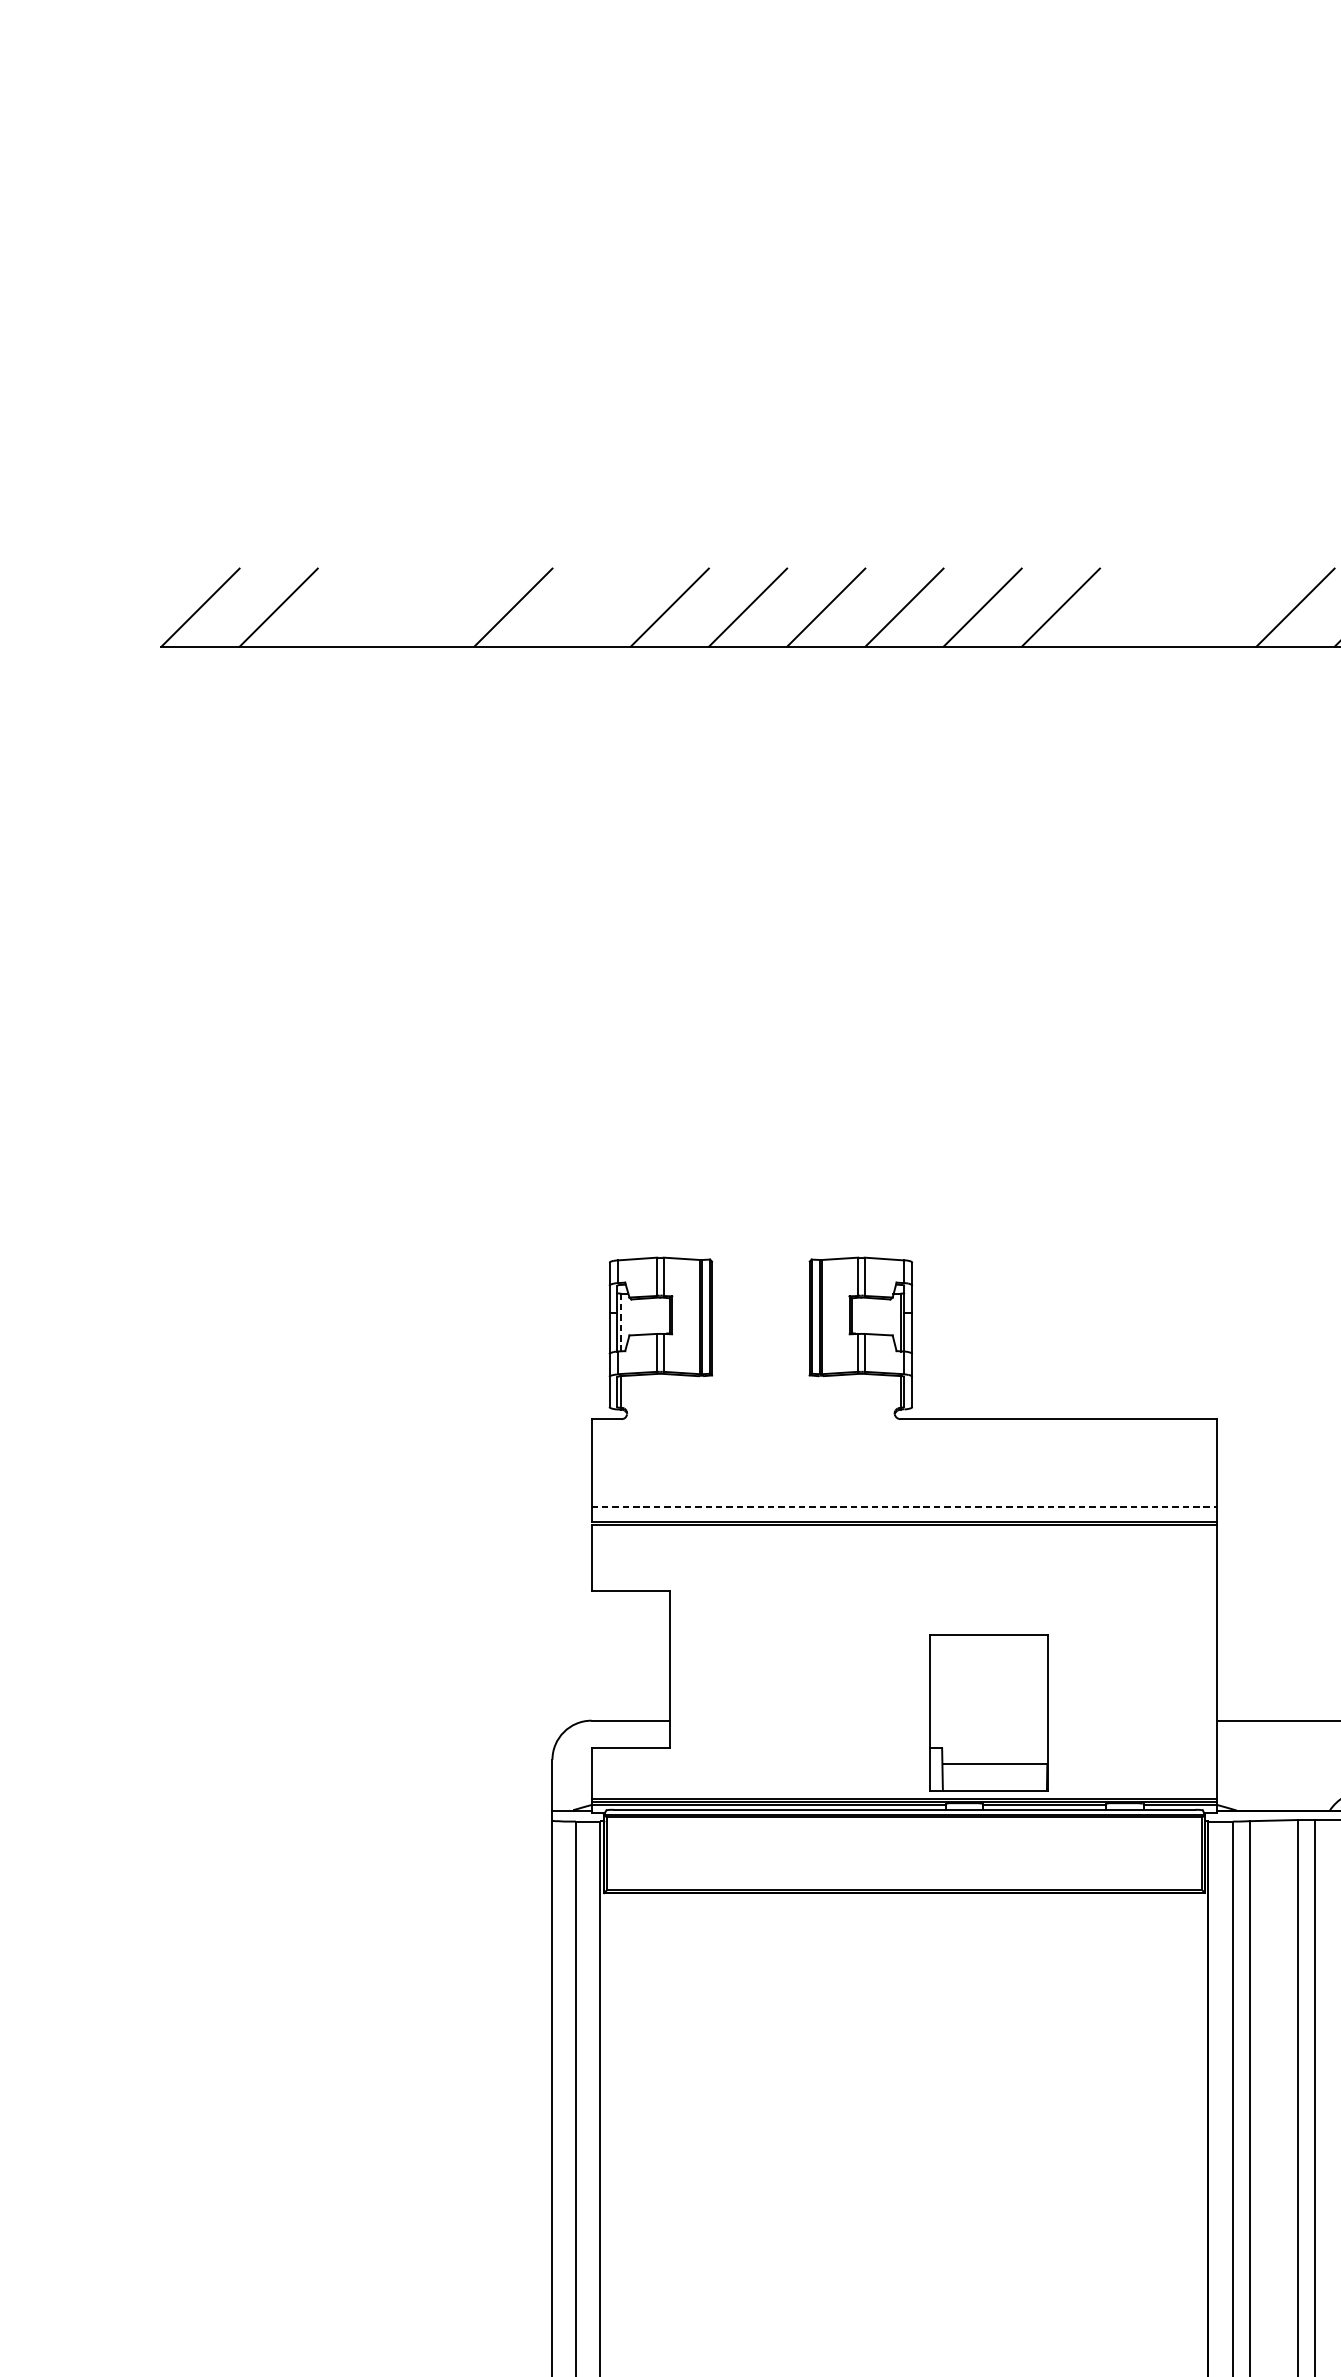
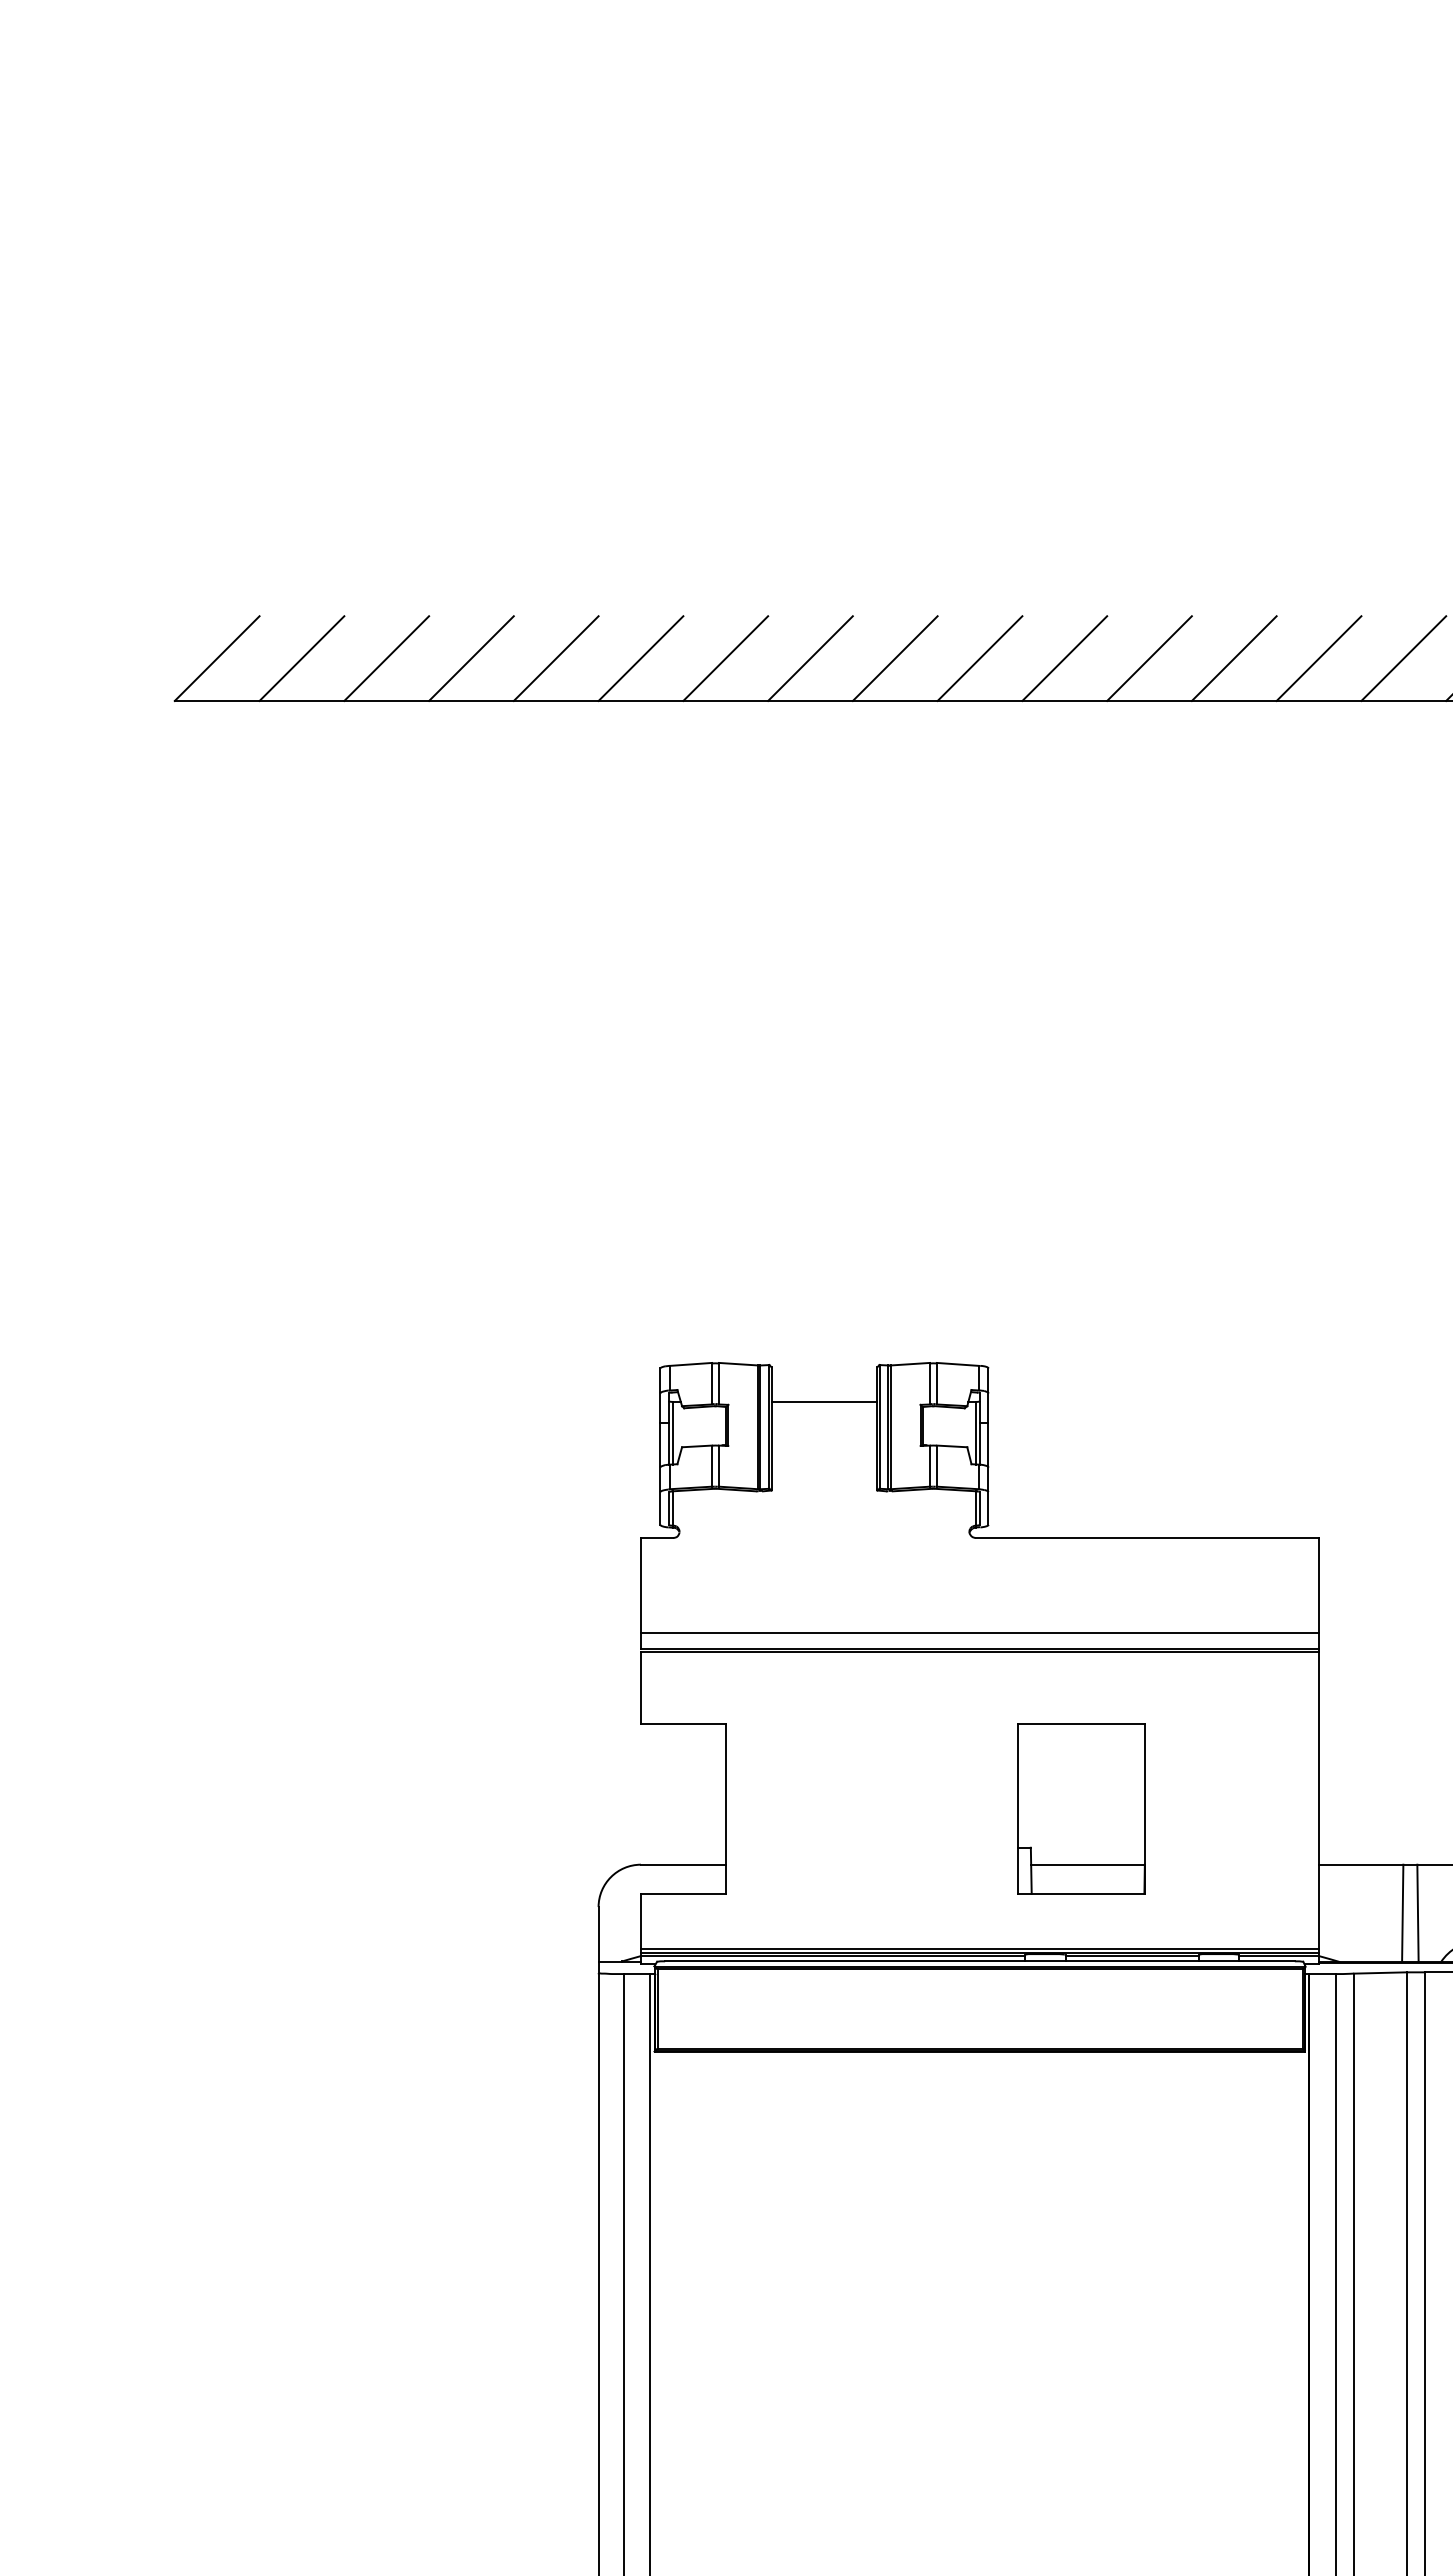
line: (356, 607) -> (386, 658), added
line: (435, 607) -> (471, 658), added
line: (591, 607) -> (640, 658), added
line: (1138, 607) -> (1233, 658), added
line: (1216, 607) -> (1318, 658), added
line: (760, 1293) -> (824, 1401), added
line: (621, 1322) -> (673, 1433), dashed -> solid
line: (904, 1507) -> (980, 1633), dashed -> solid
part: (988, 1712) -> (1081, 1808), moved
line: (1294, 1765) -> (1402, 1913), added
line: (1308, 1765) -> (1417, 1913), added

